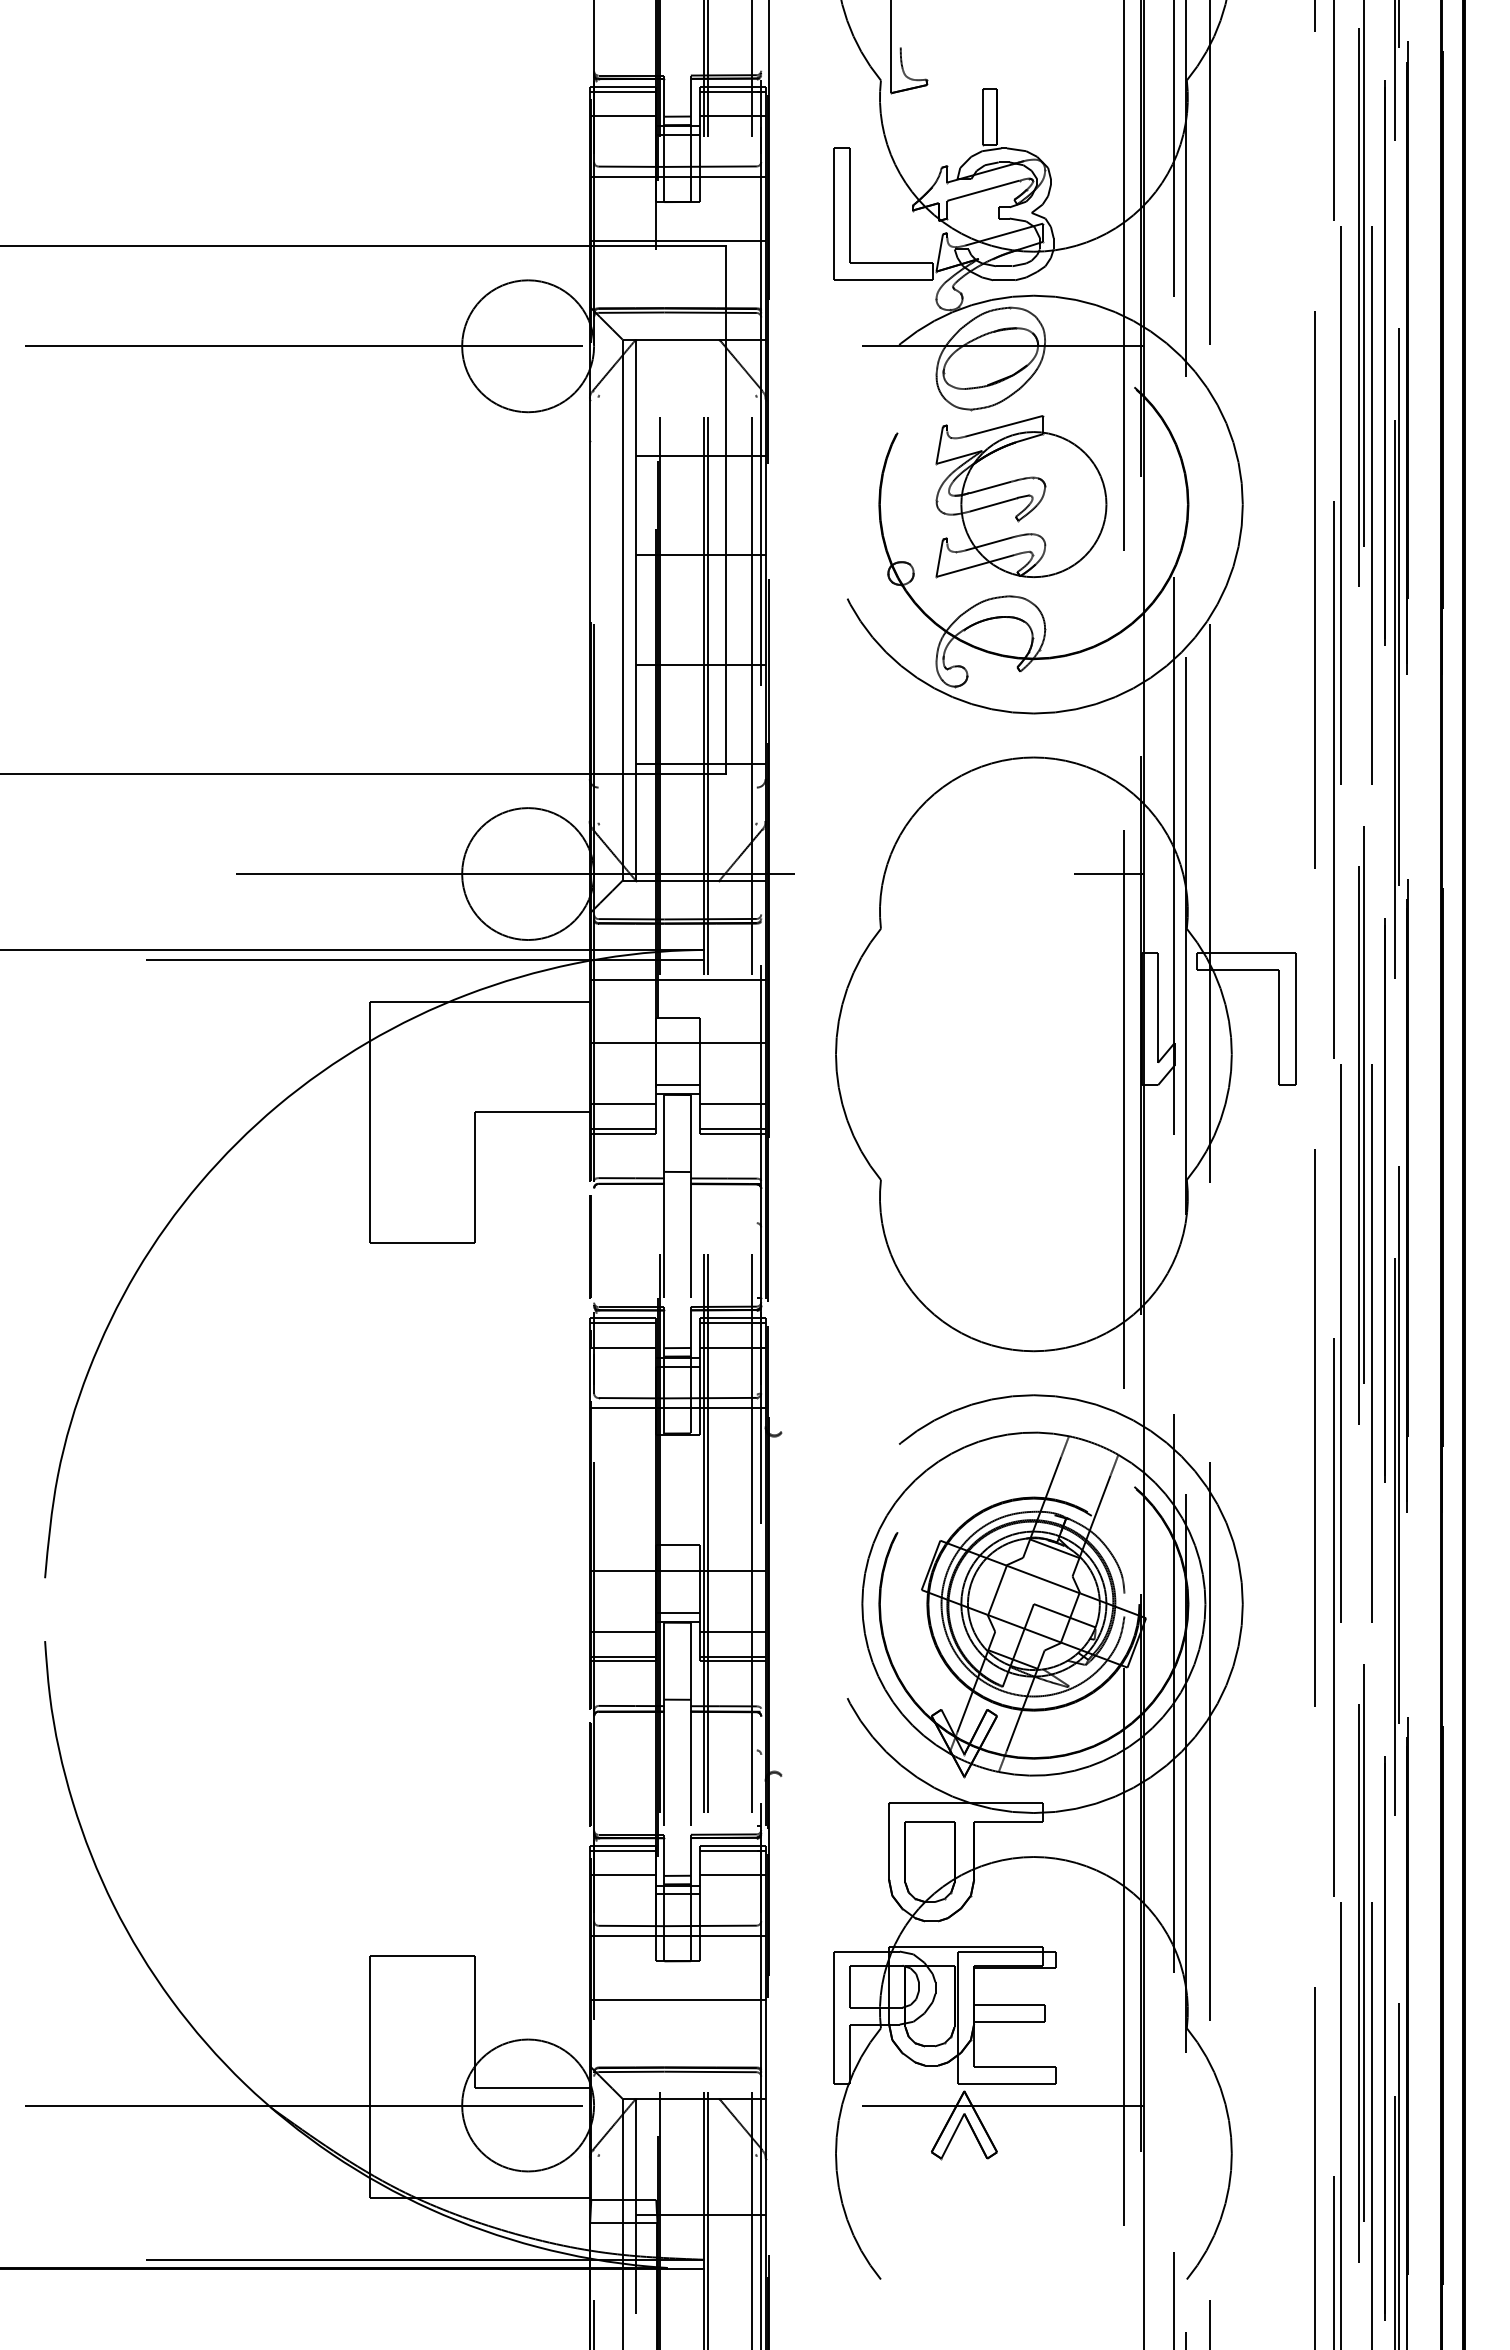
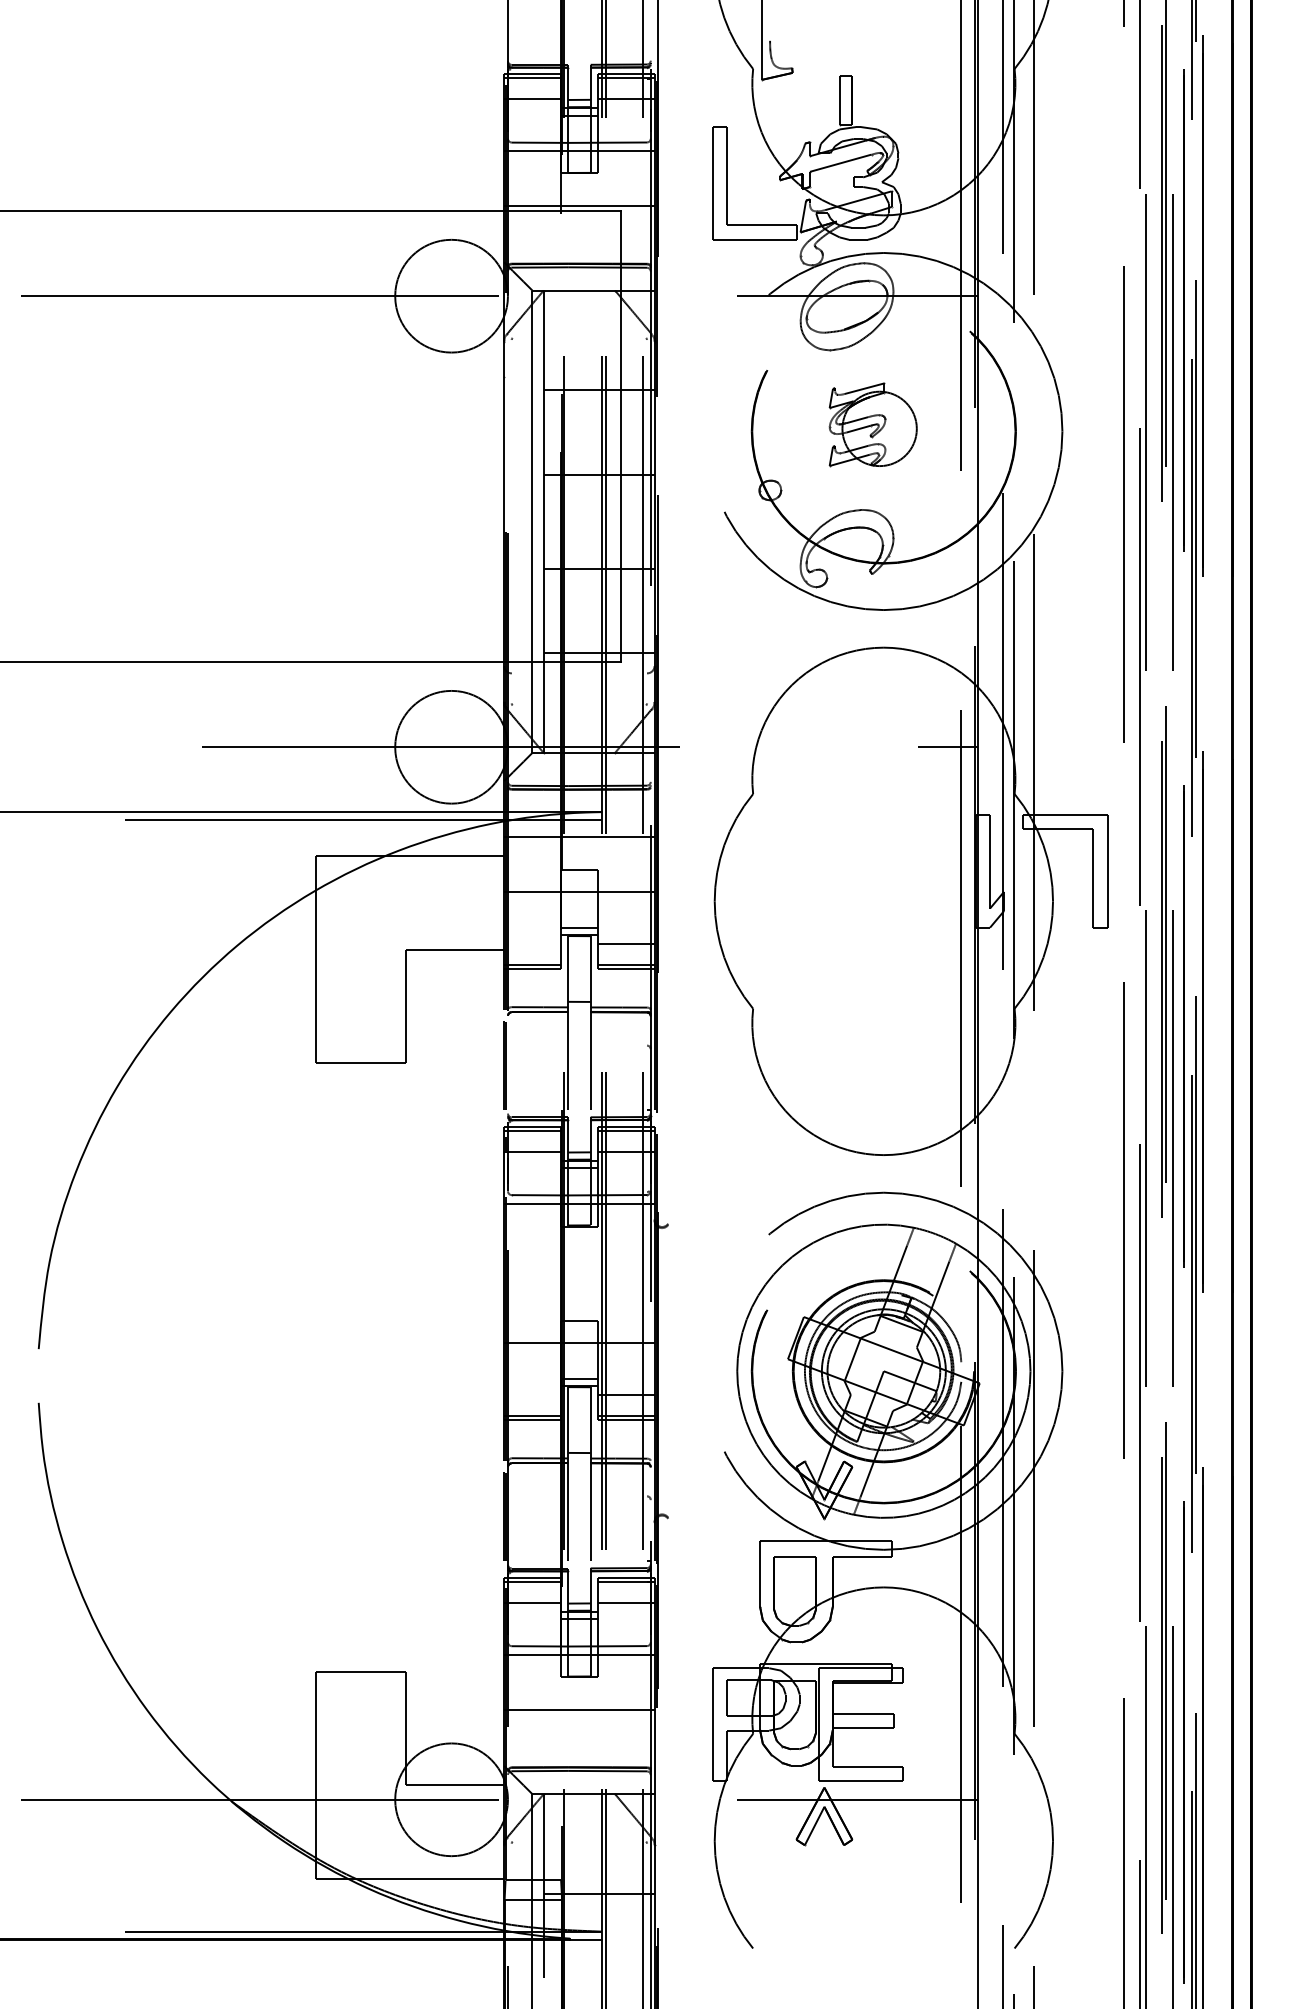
part: (1021, 496) -> (873, 424), size x0.6
line: (622, 1104) -> (532, 944), removed
line: (622, 1632) -> (532, 1395), removed

